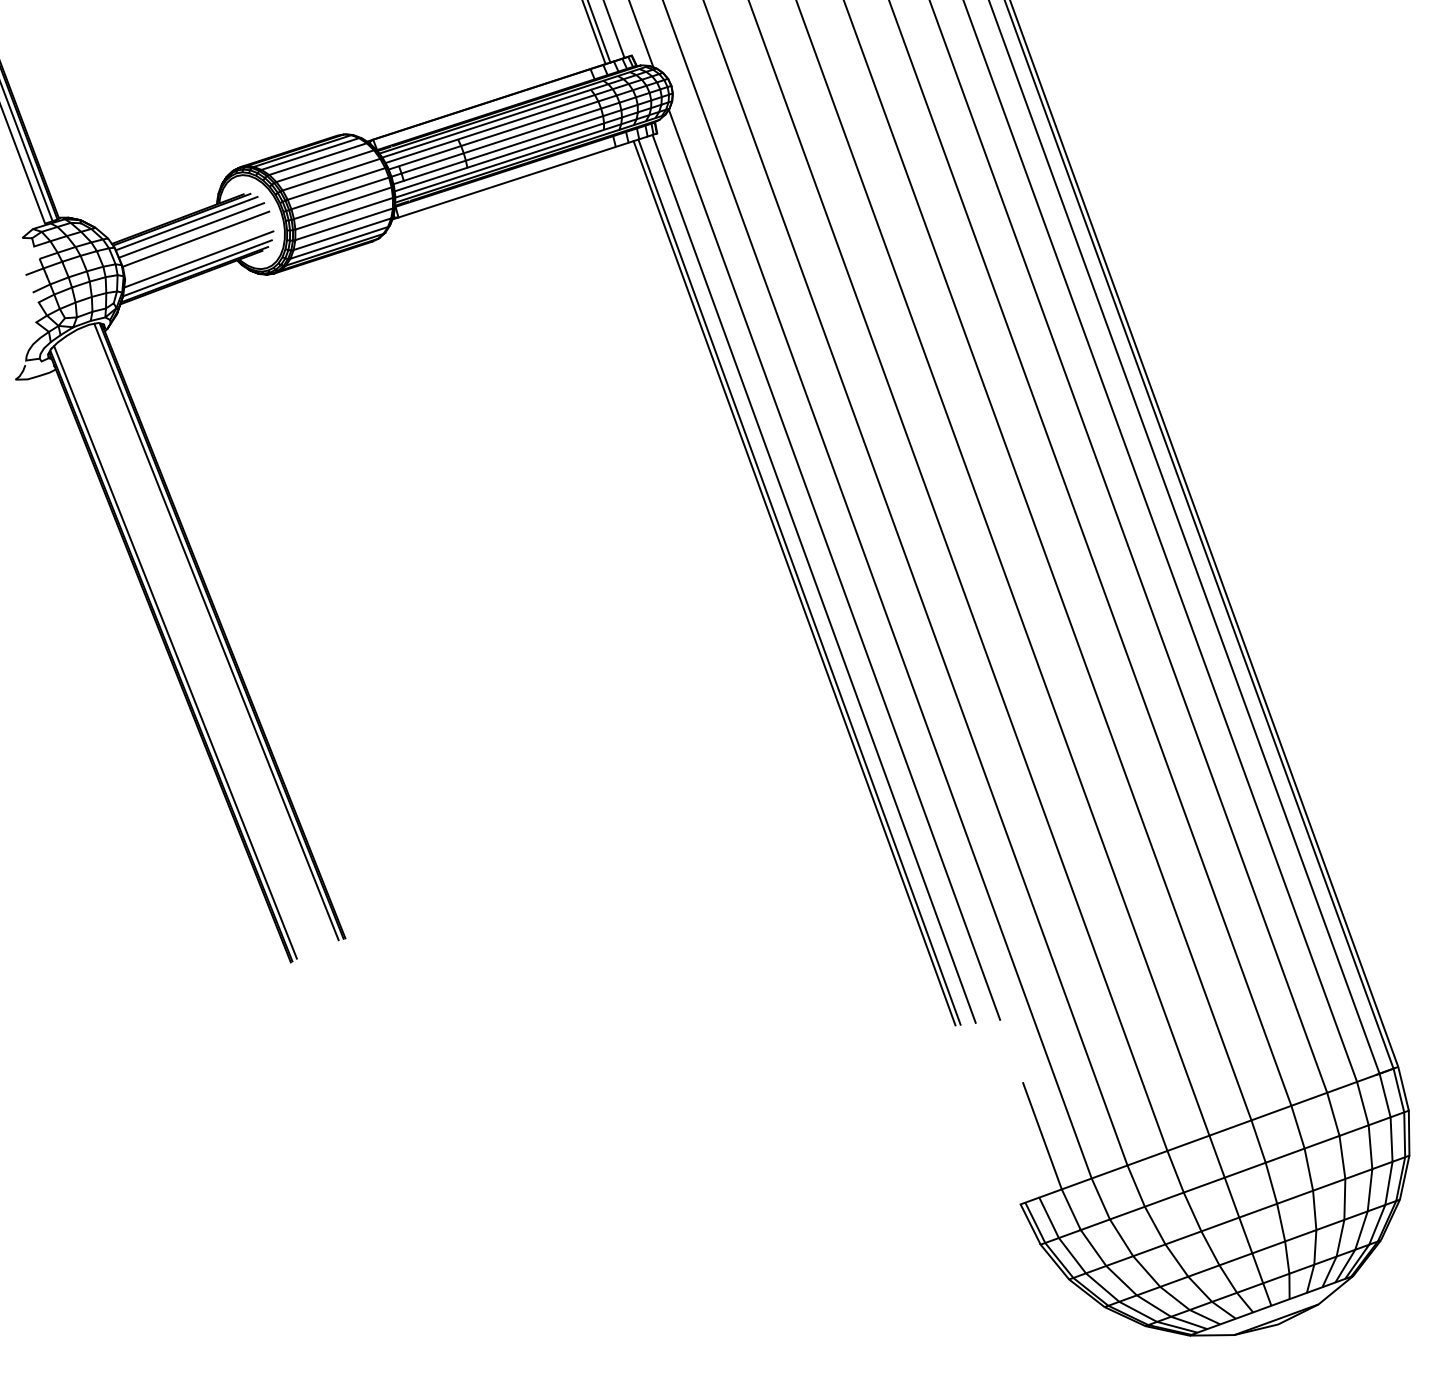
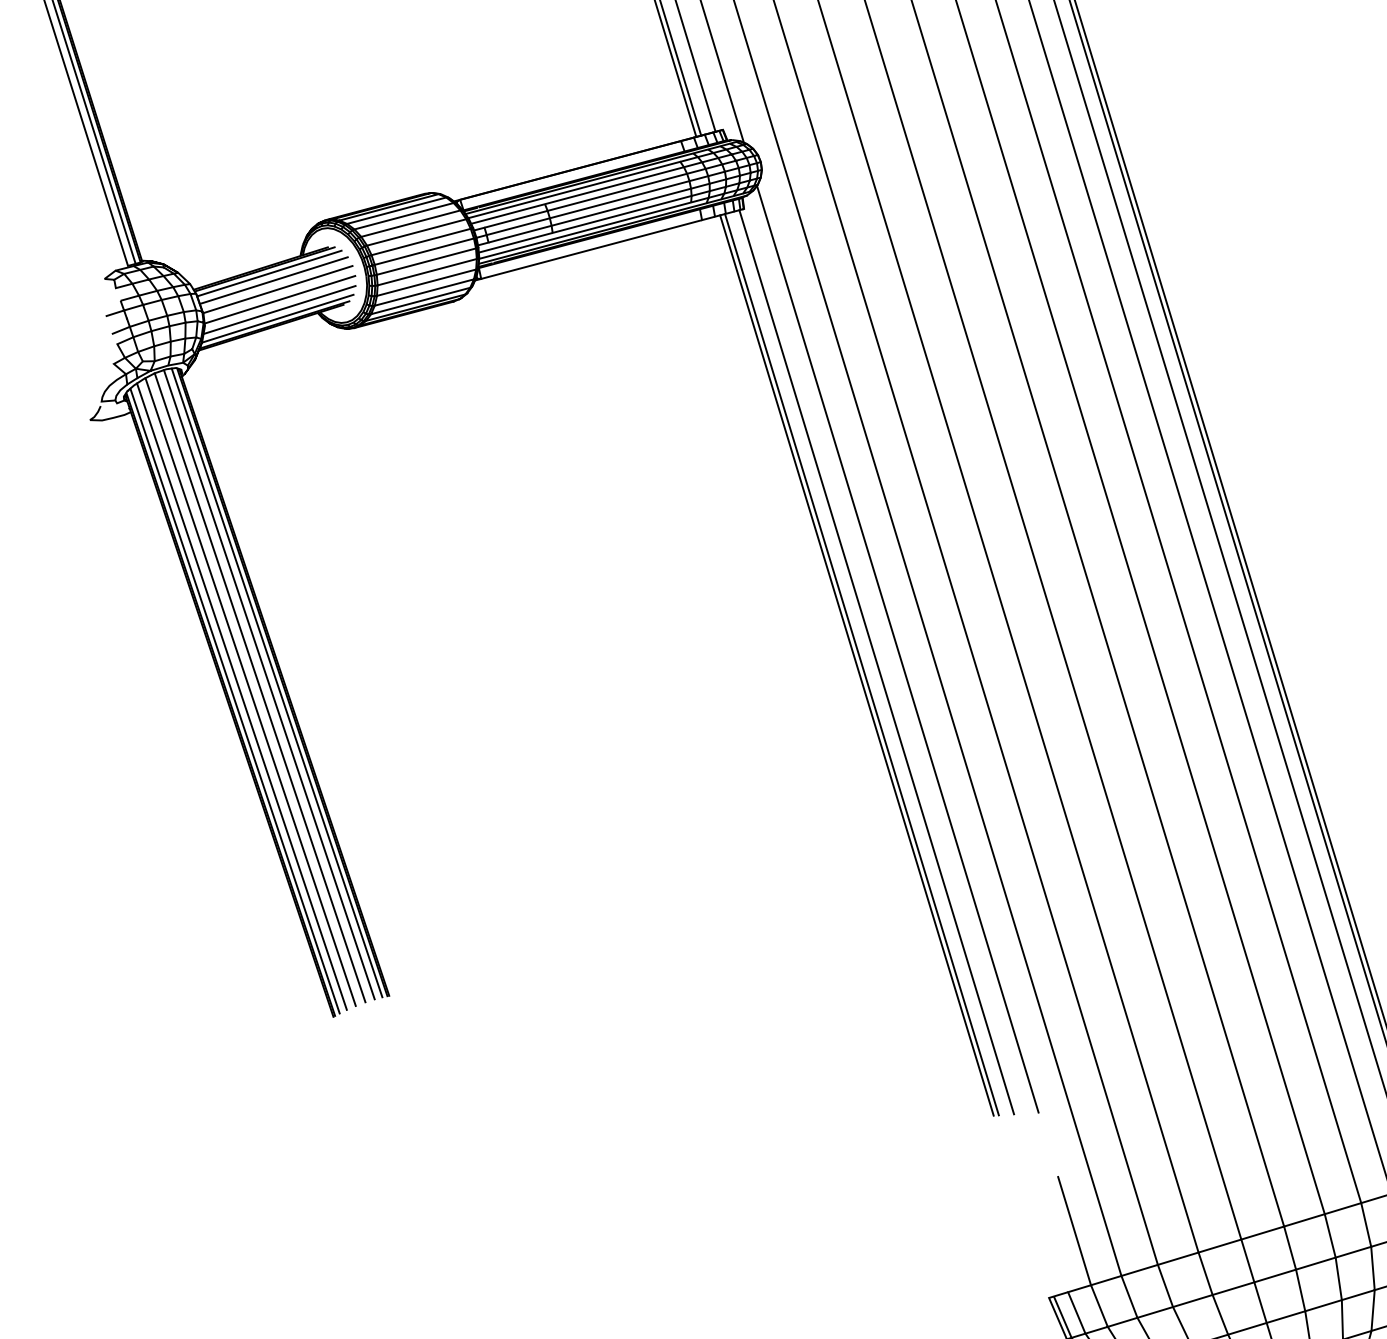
line: (198, 249) -> (279, 300), added
line: (208, 633) -> (269, 683), added
line: (199, 637) -> (259, 687), added
line: (190, 642) -> (250, 691), added
line: (181, 647) -> (241, 696), added

